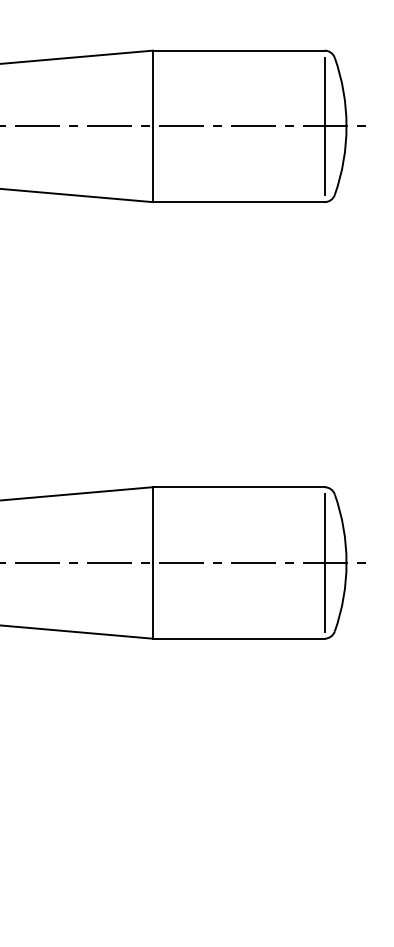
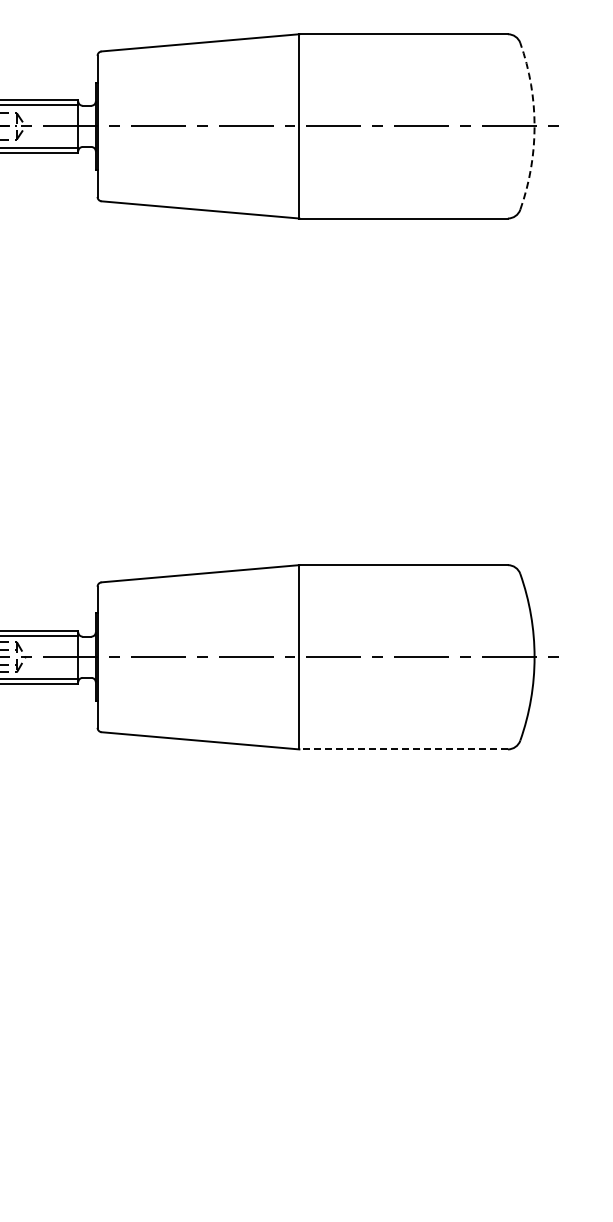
line: (324, 126) -> (507, 126), removed
arc: (346, 126) -> (534, 126), solid -> dashed
line: (324, 562) -> (507, 656), removed
line: (238, 638) -> (403, 749), solid -> dashed

